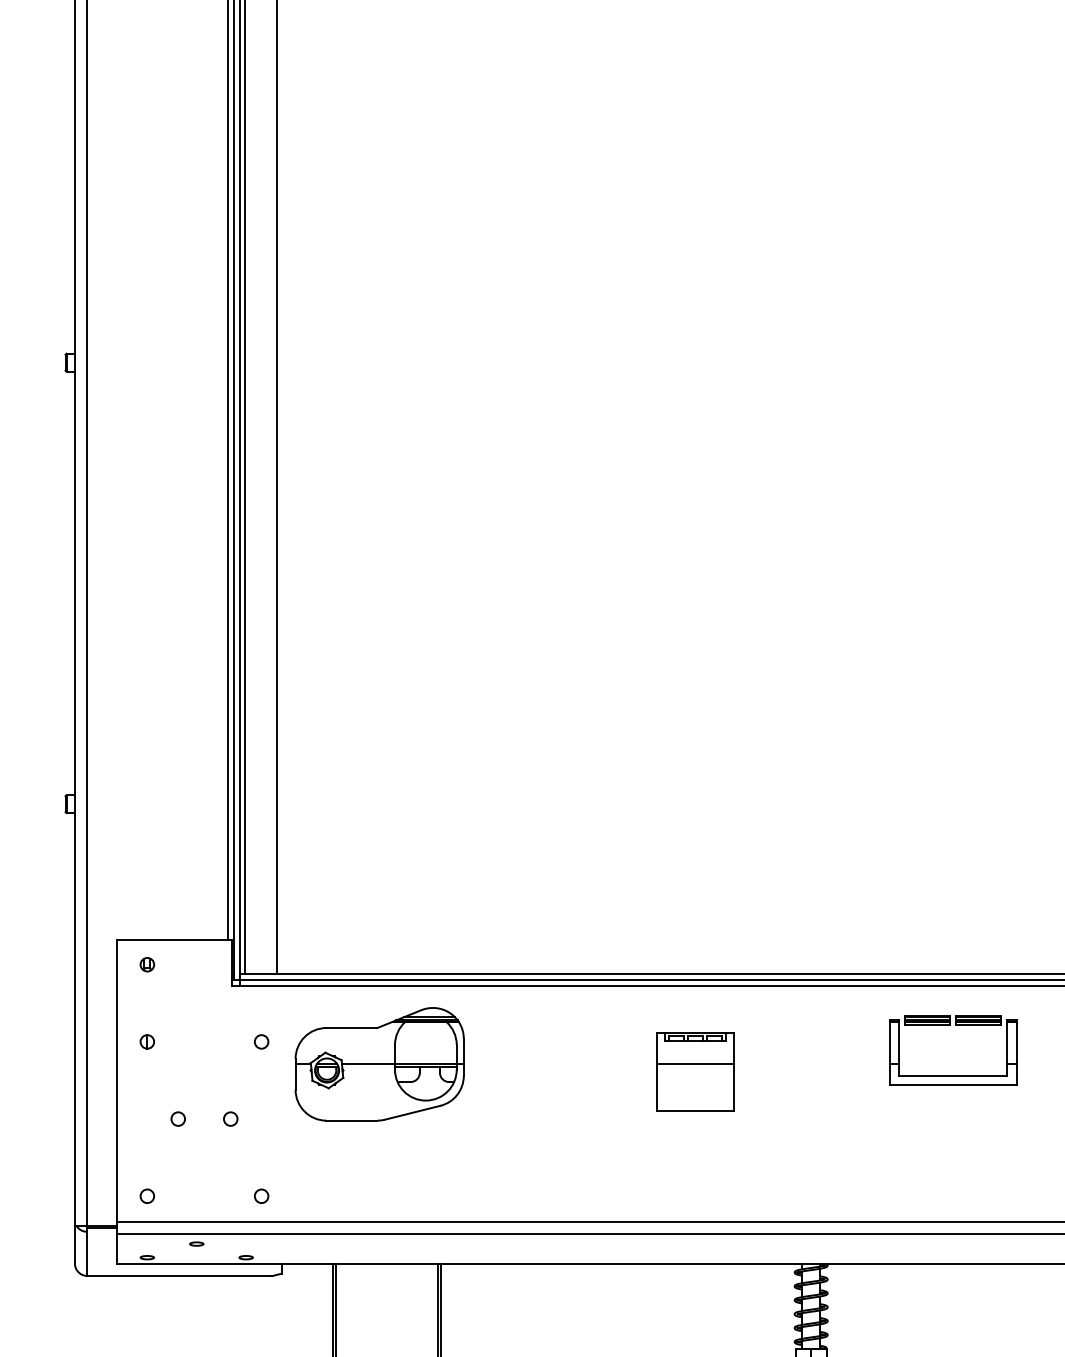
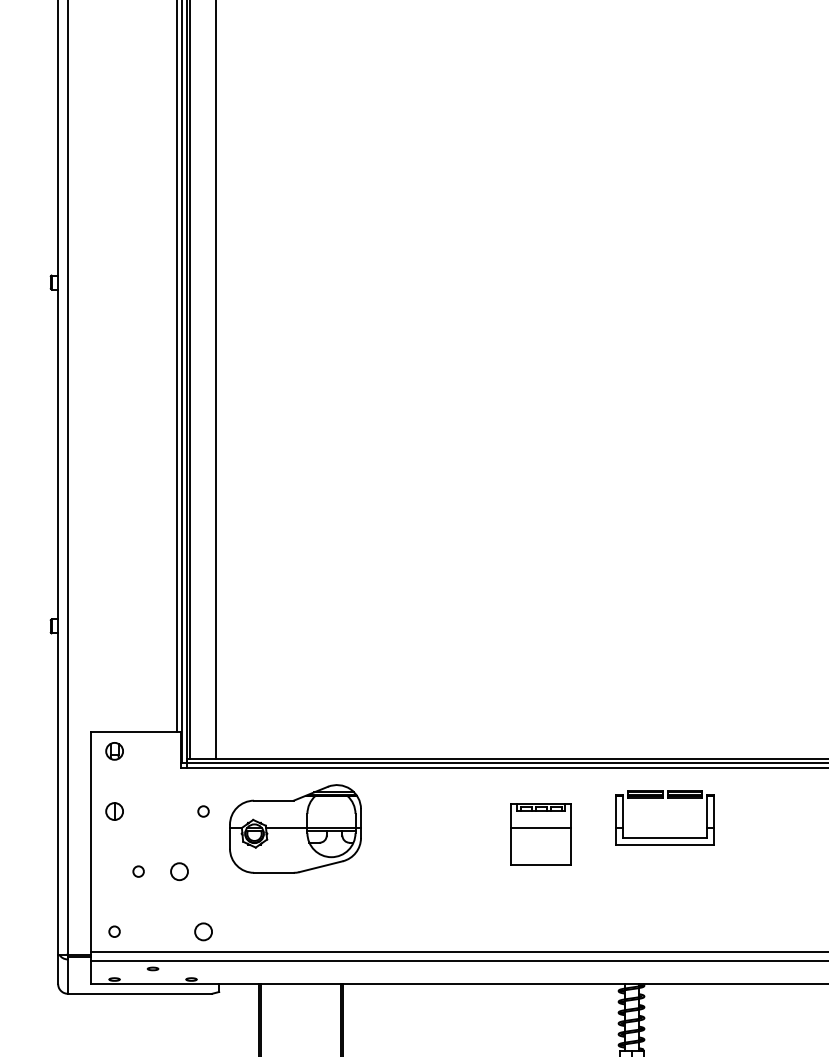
part: (147, 964) -> (114, 751), size x1.6
part: (951, 1025) -> (663, 798), moved
part: (147, 1041) -> (114, 811), size x1.6
circle: (230, 1118) -> (179, 871), size x1.6
circle: (261, 1195) -> (203, 931), size x1.6

